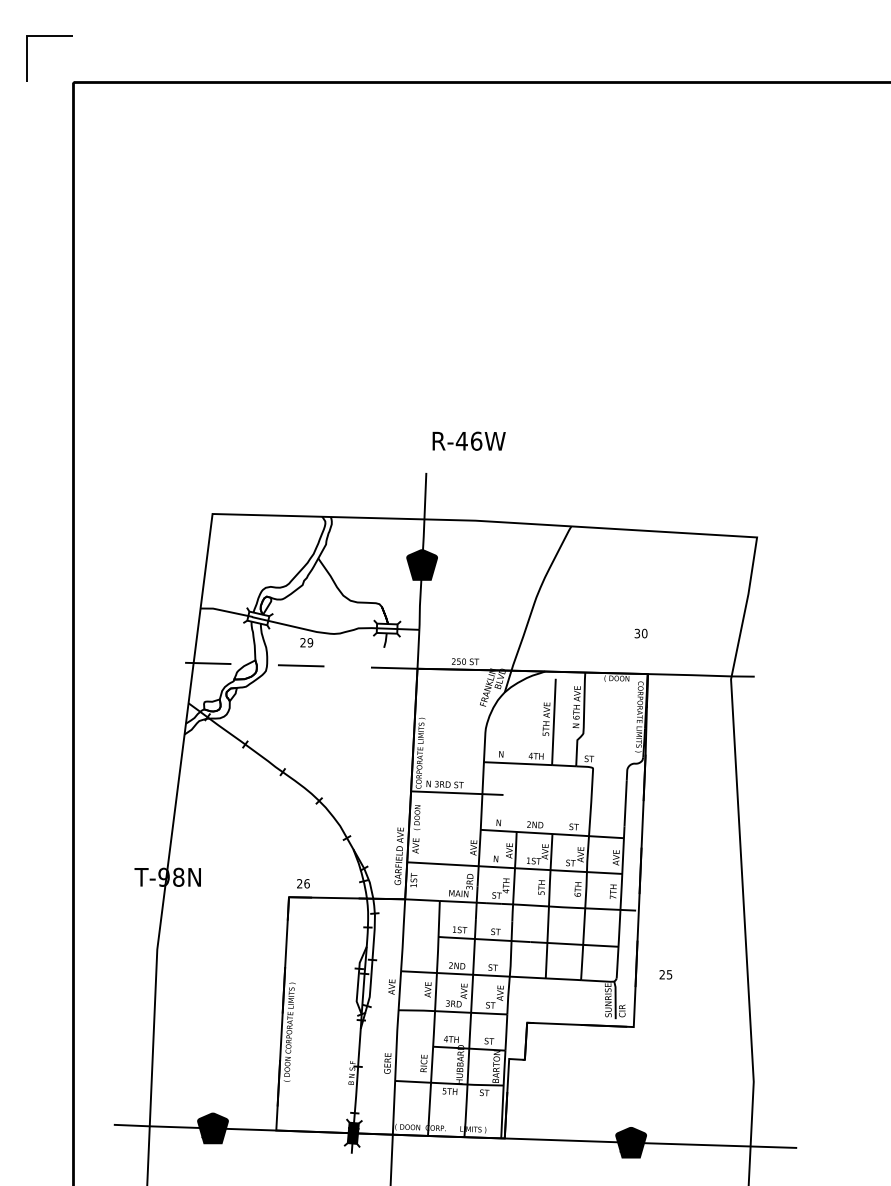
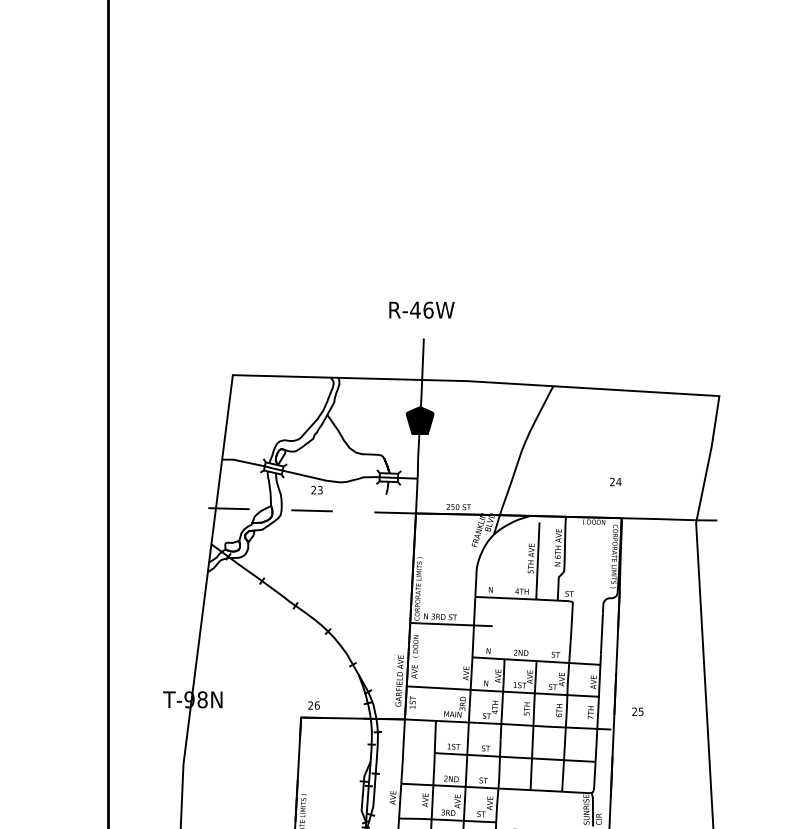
text: (468, 440) -> (421, 309), moved
text: (640, 633) -> (615, 481), 30 -> 24
text: (310, 642) -> (320, 489), 29 -> 23
text: (665, 974) -> (637, 711), moved

